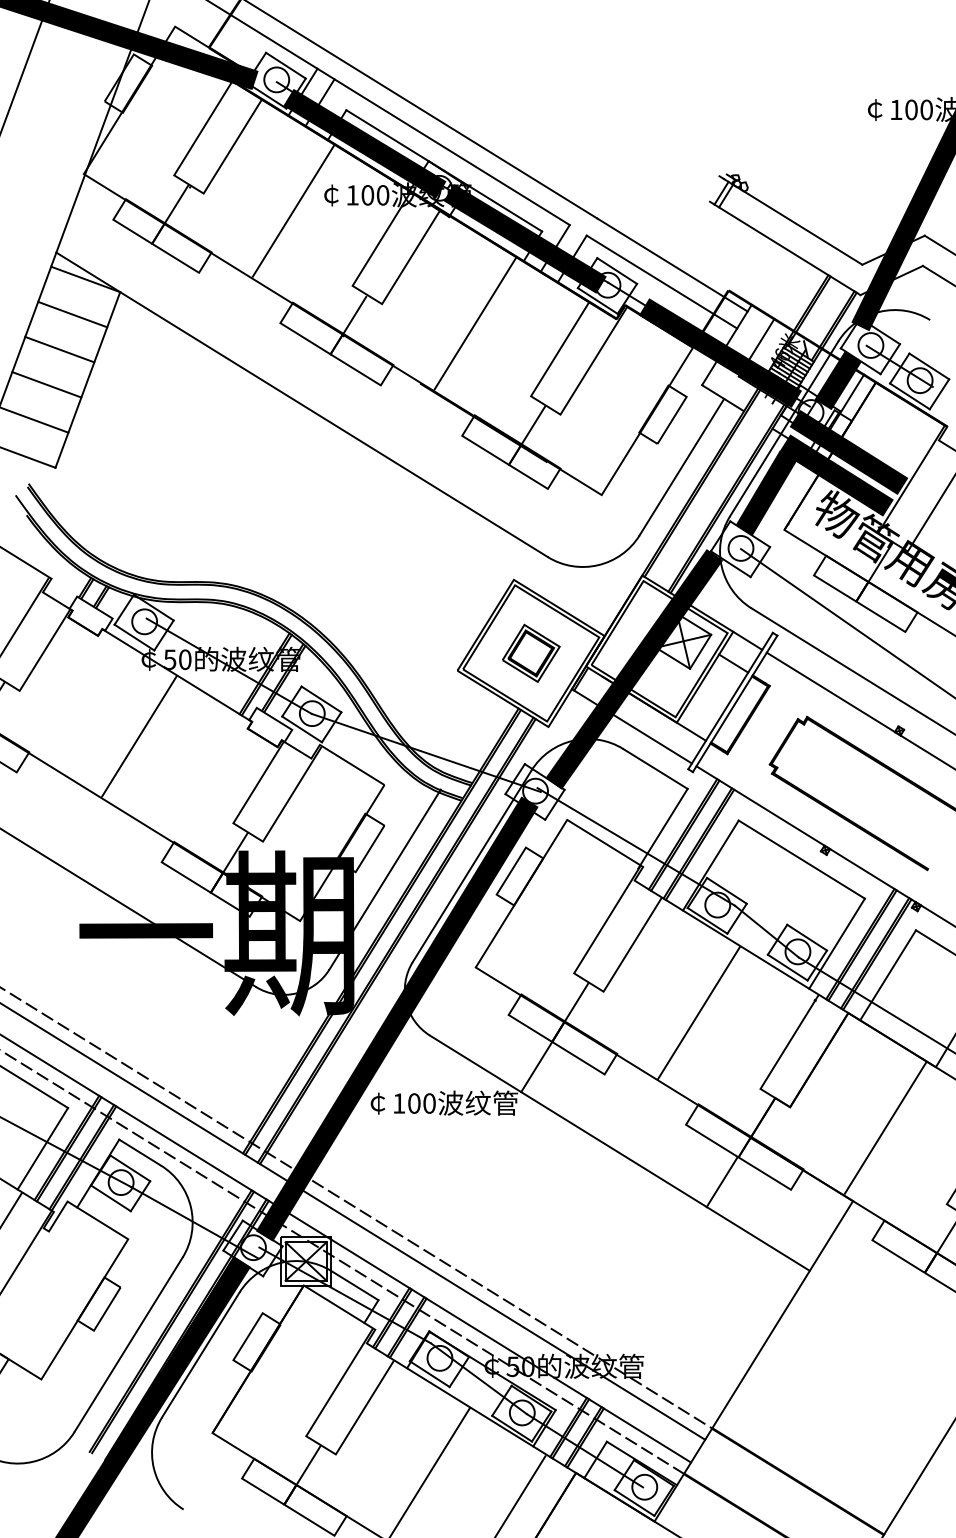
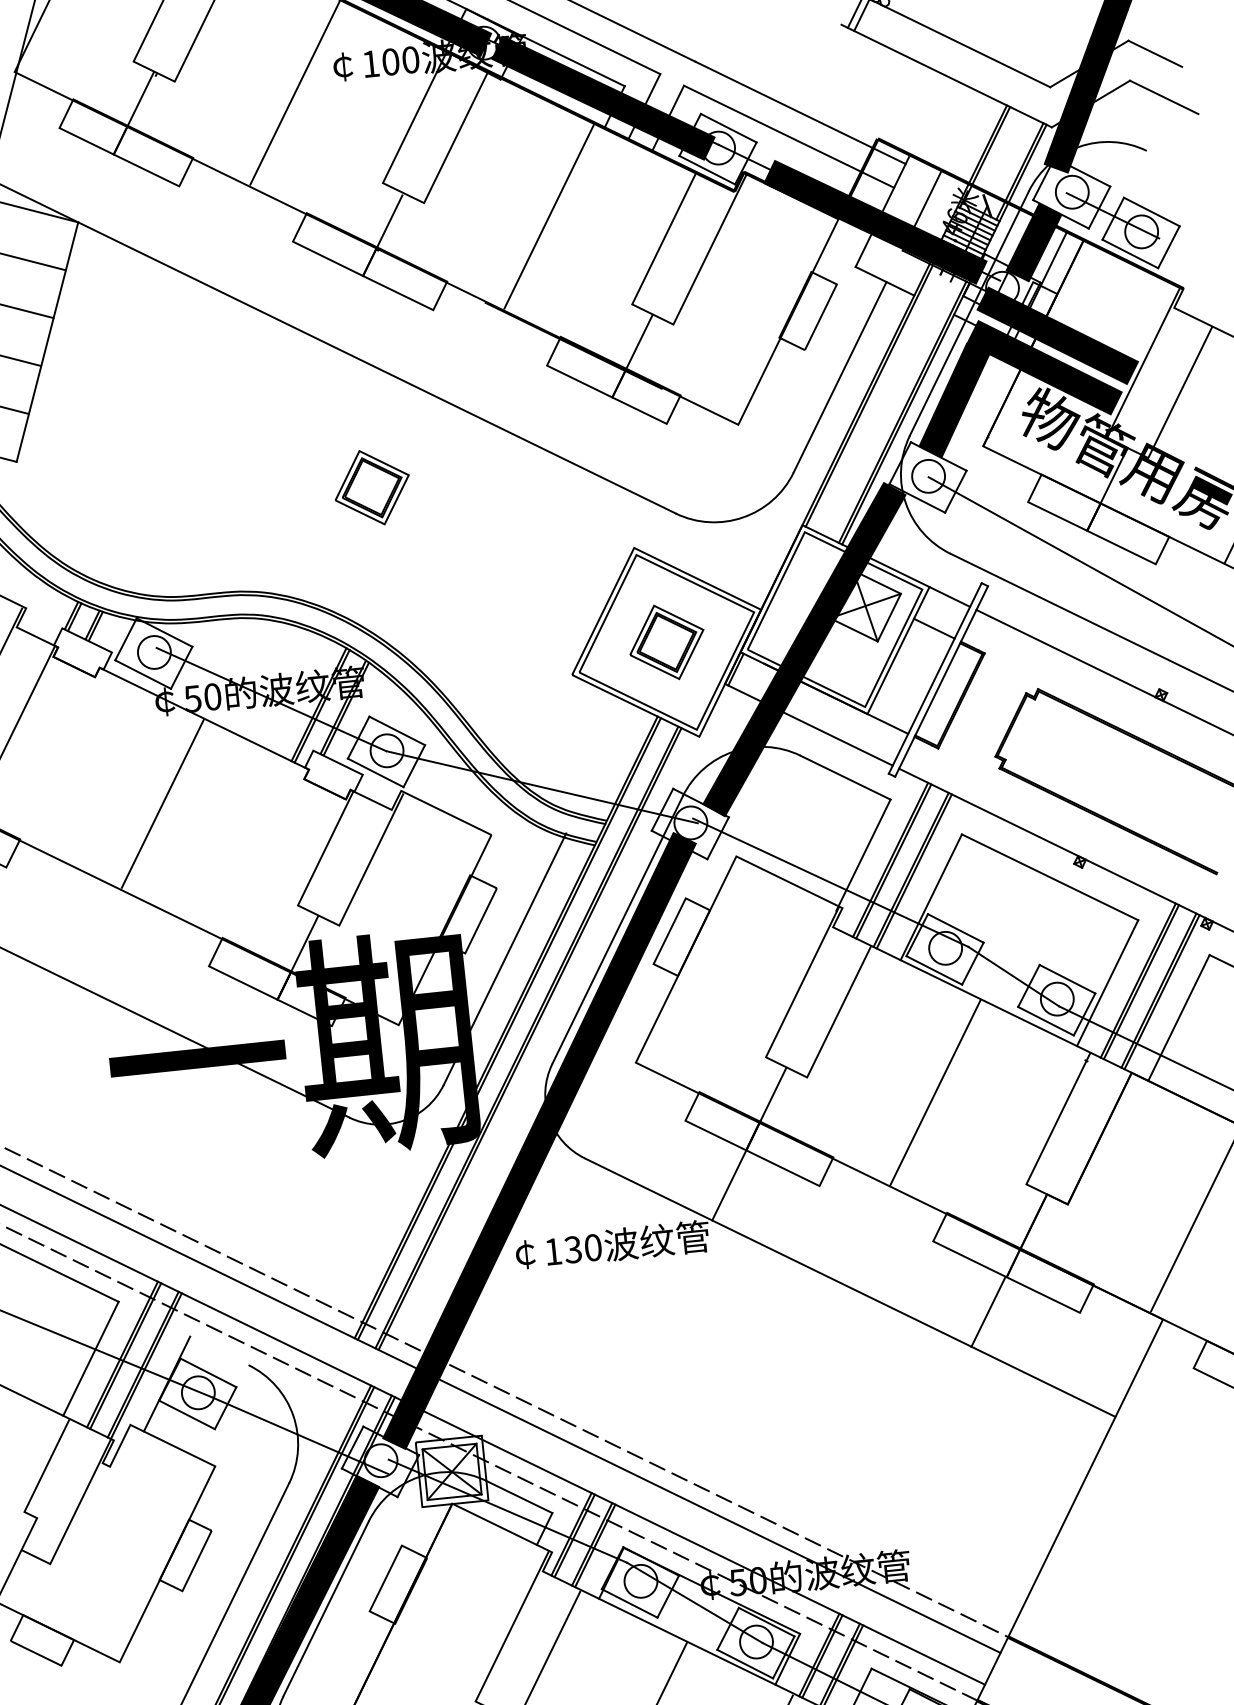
part: (321, 513) -> (372, 486), added
text: (413, 1103) -> (572, 1249), 100 -> 130
line: (139, 1152) -> (218, 1350), removed

